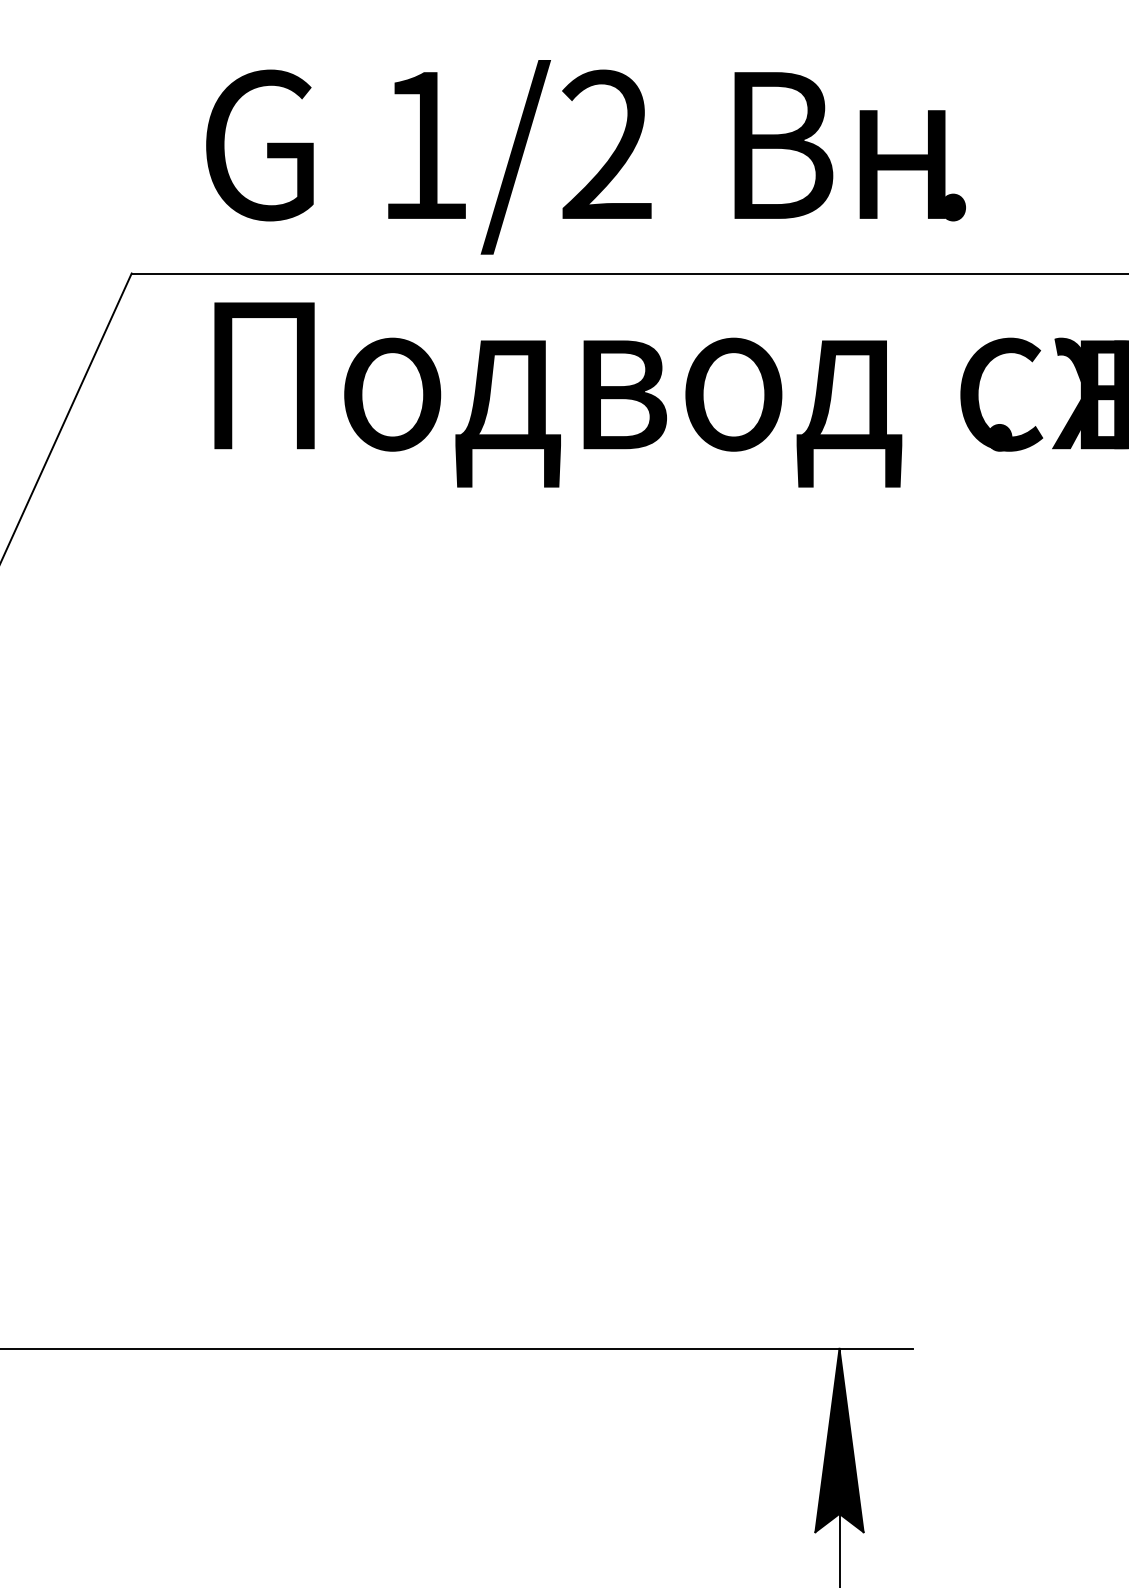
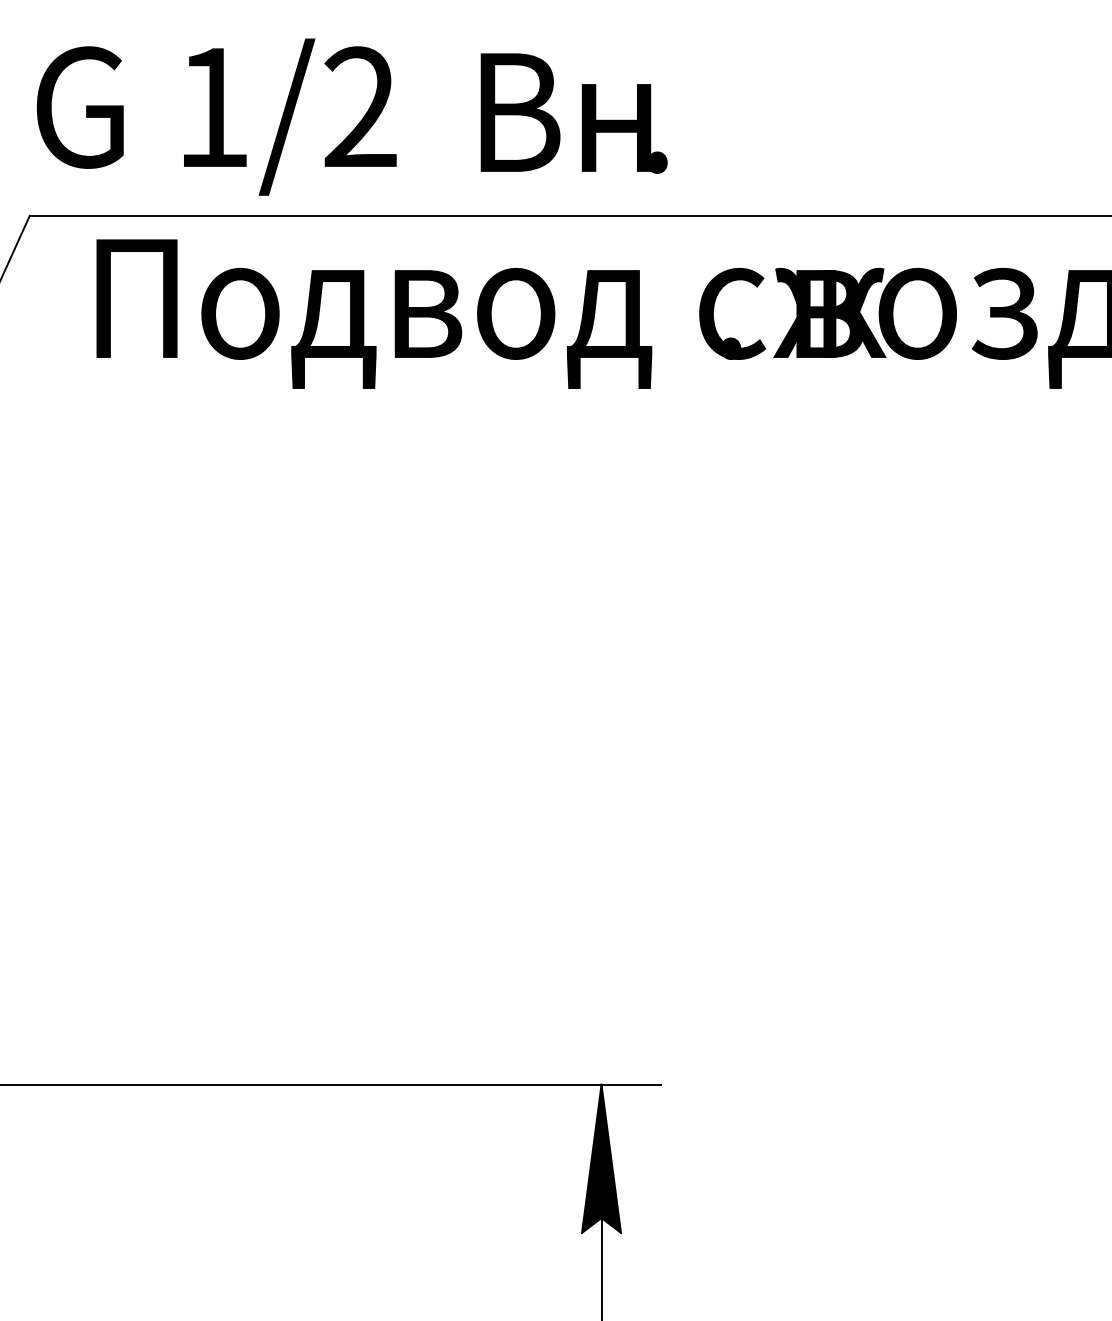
text: (849, 146) -> (573, 113), moved
text: (428, 156) -> (216, 116), moved

